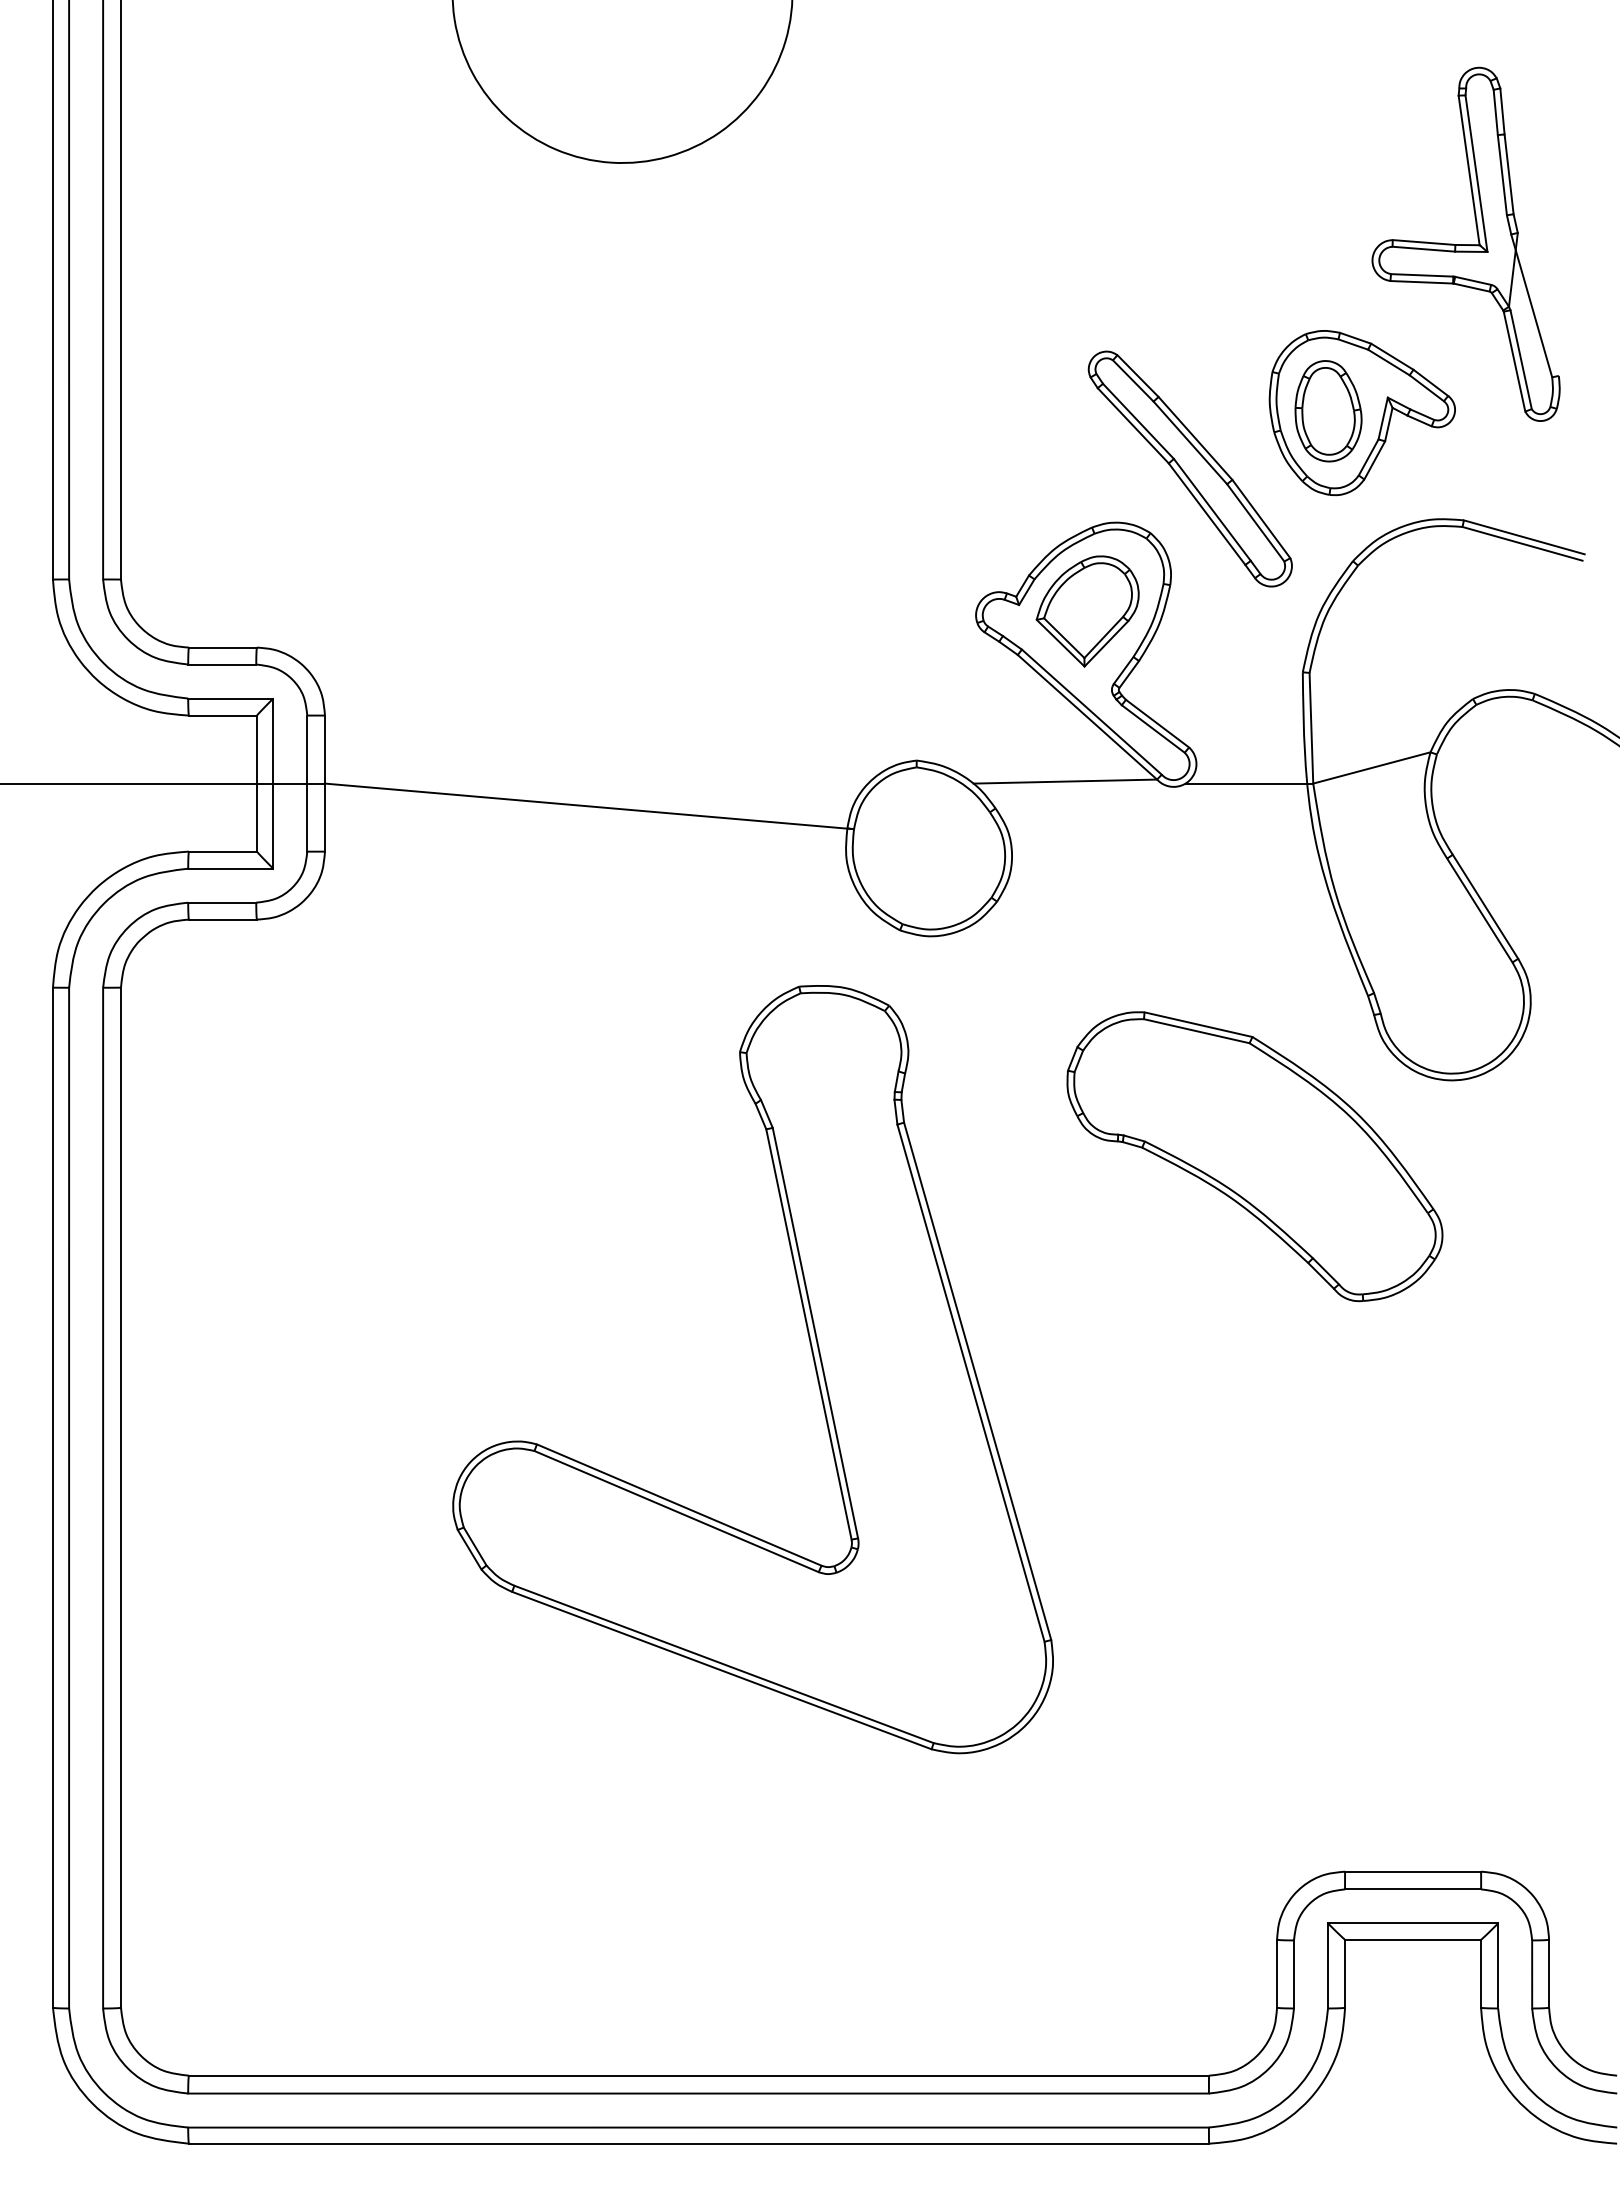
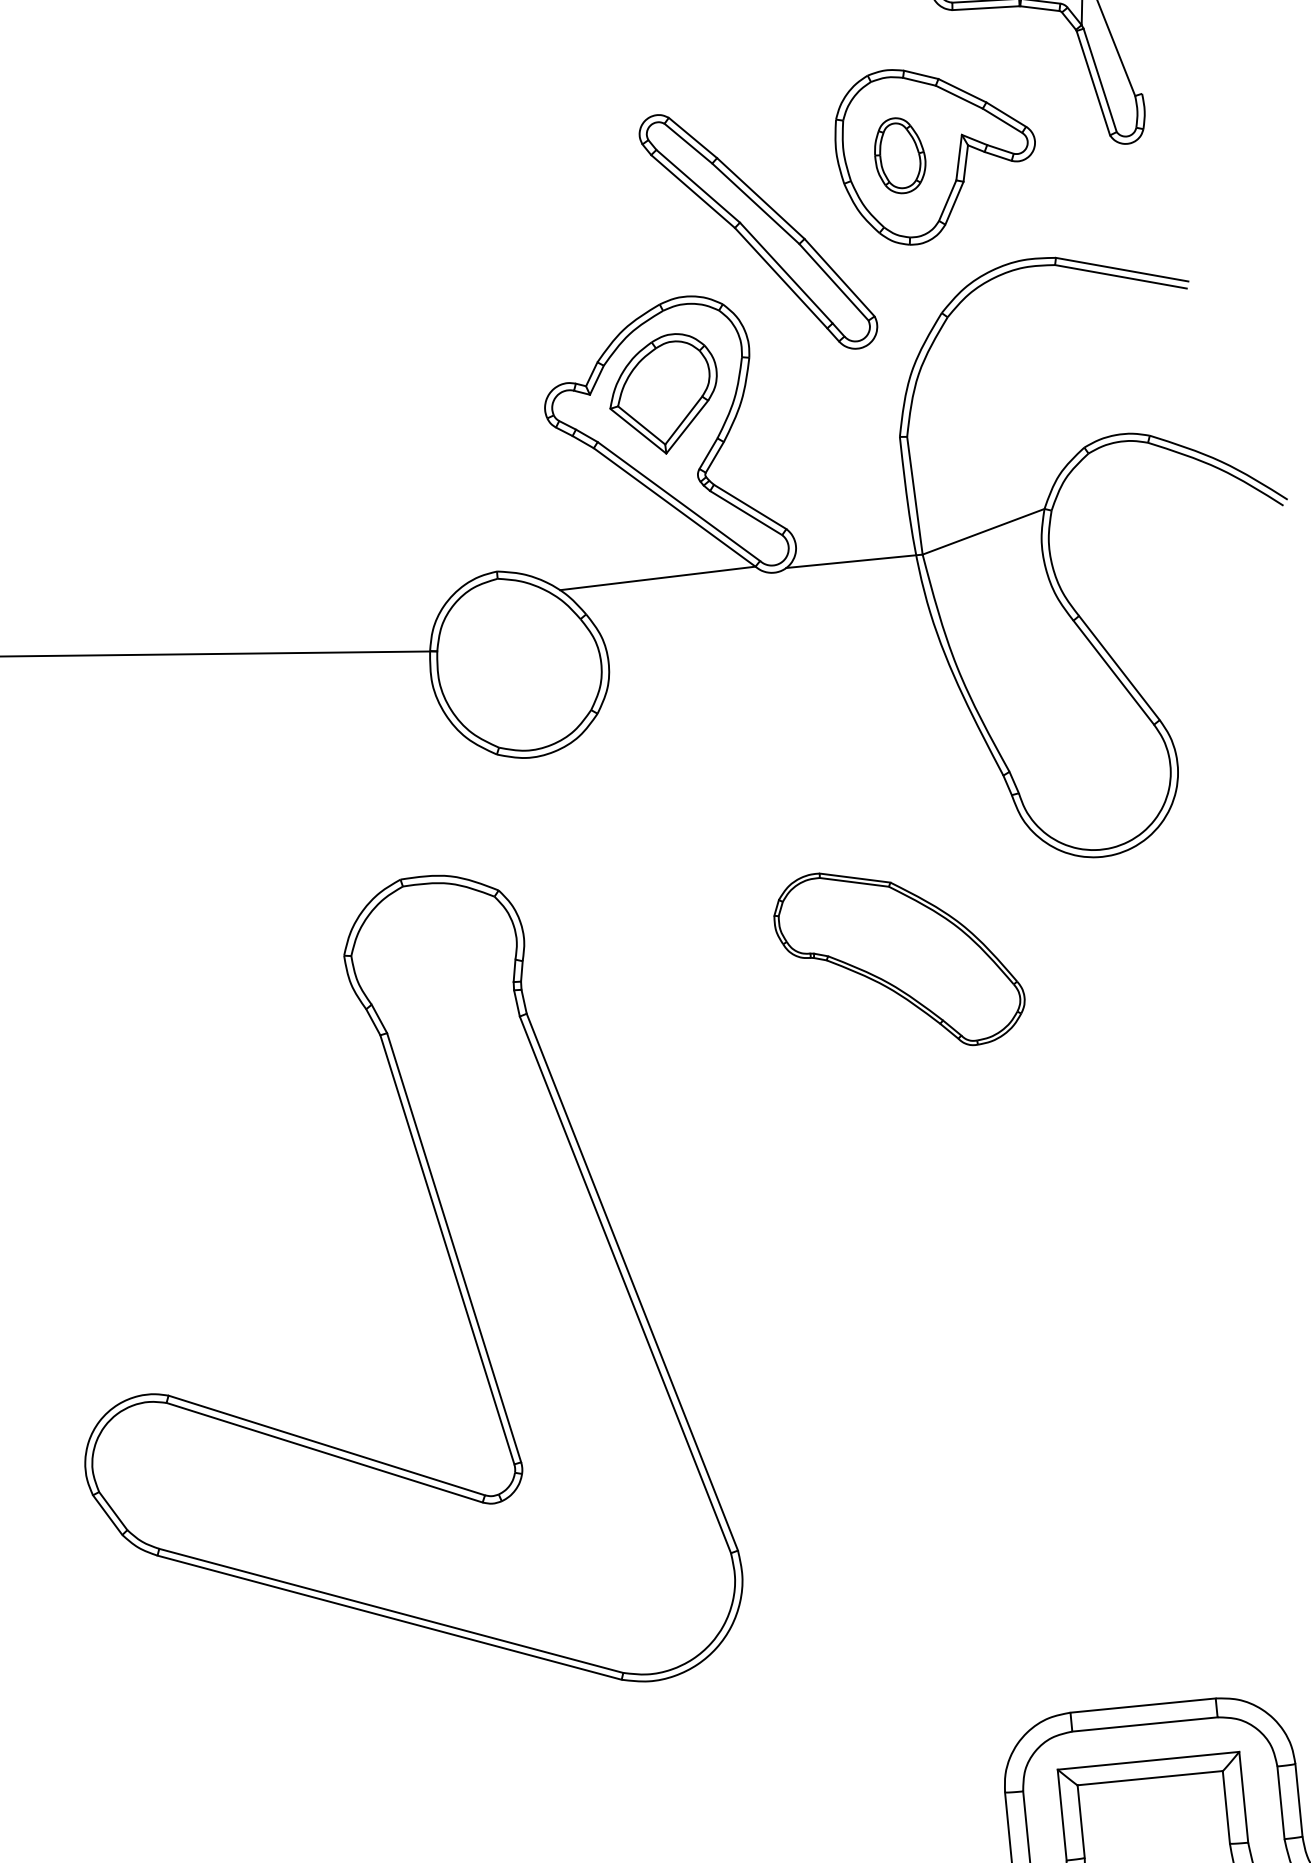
part: (1328, 411) -> (900, 155), size x0.7
part: (1254, 1156) -> (898, 958), size x0.6
part: (812, 1357) -> (453, 1274), moved

